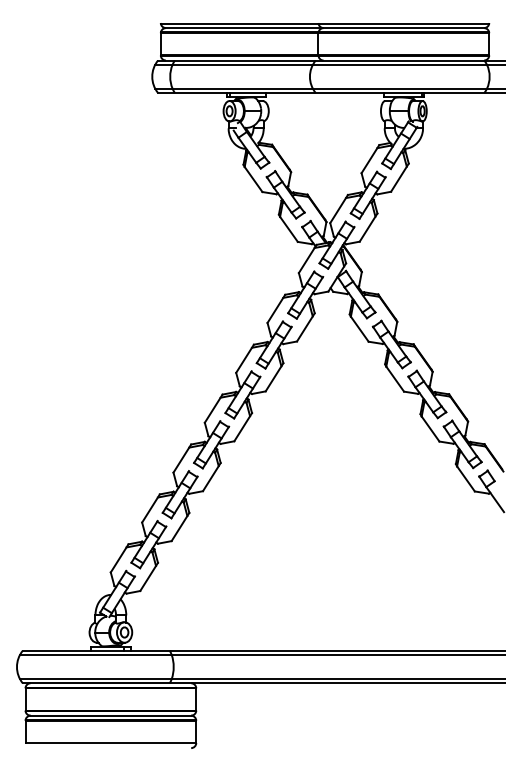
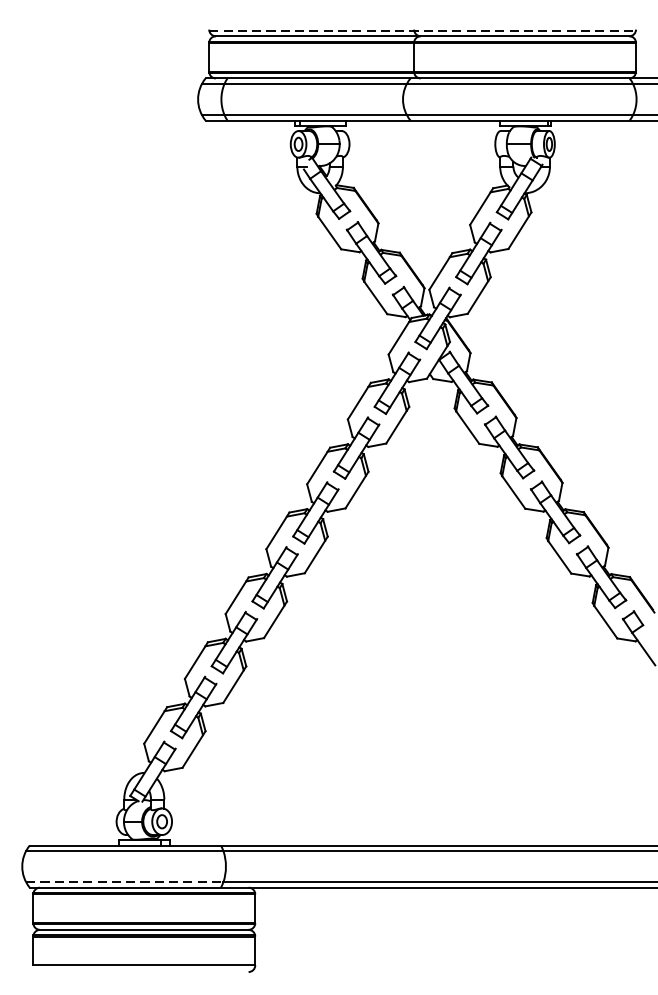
line: (325, 23) -> (423, 30), solid -> dashed
line: (95, 678) -> (124, 881), solid -> dashed

